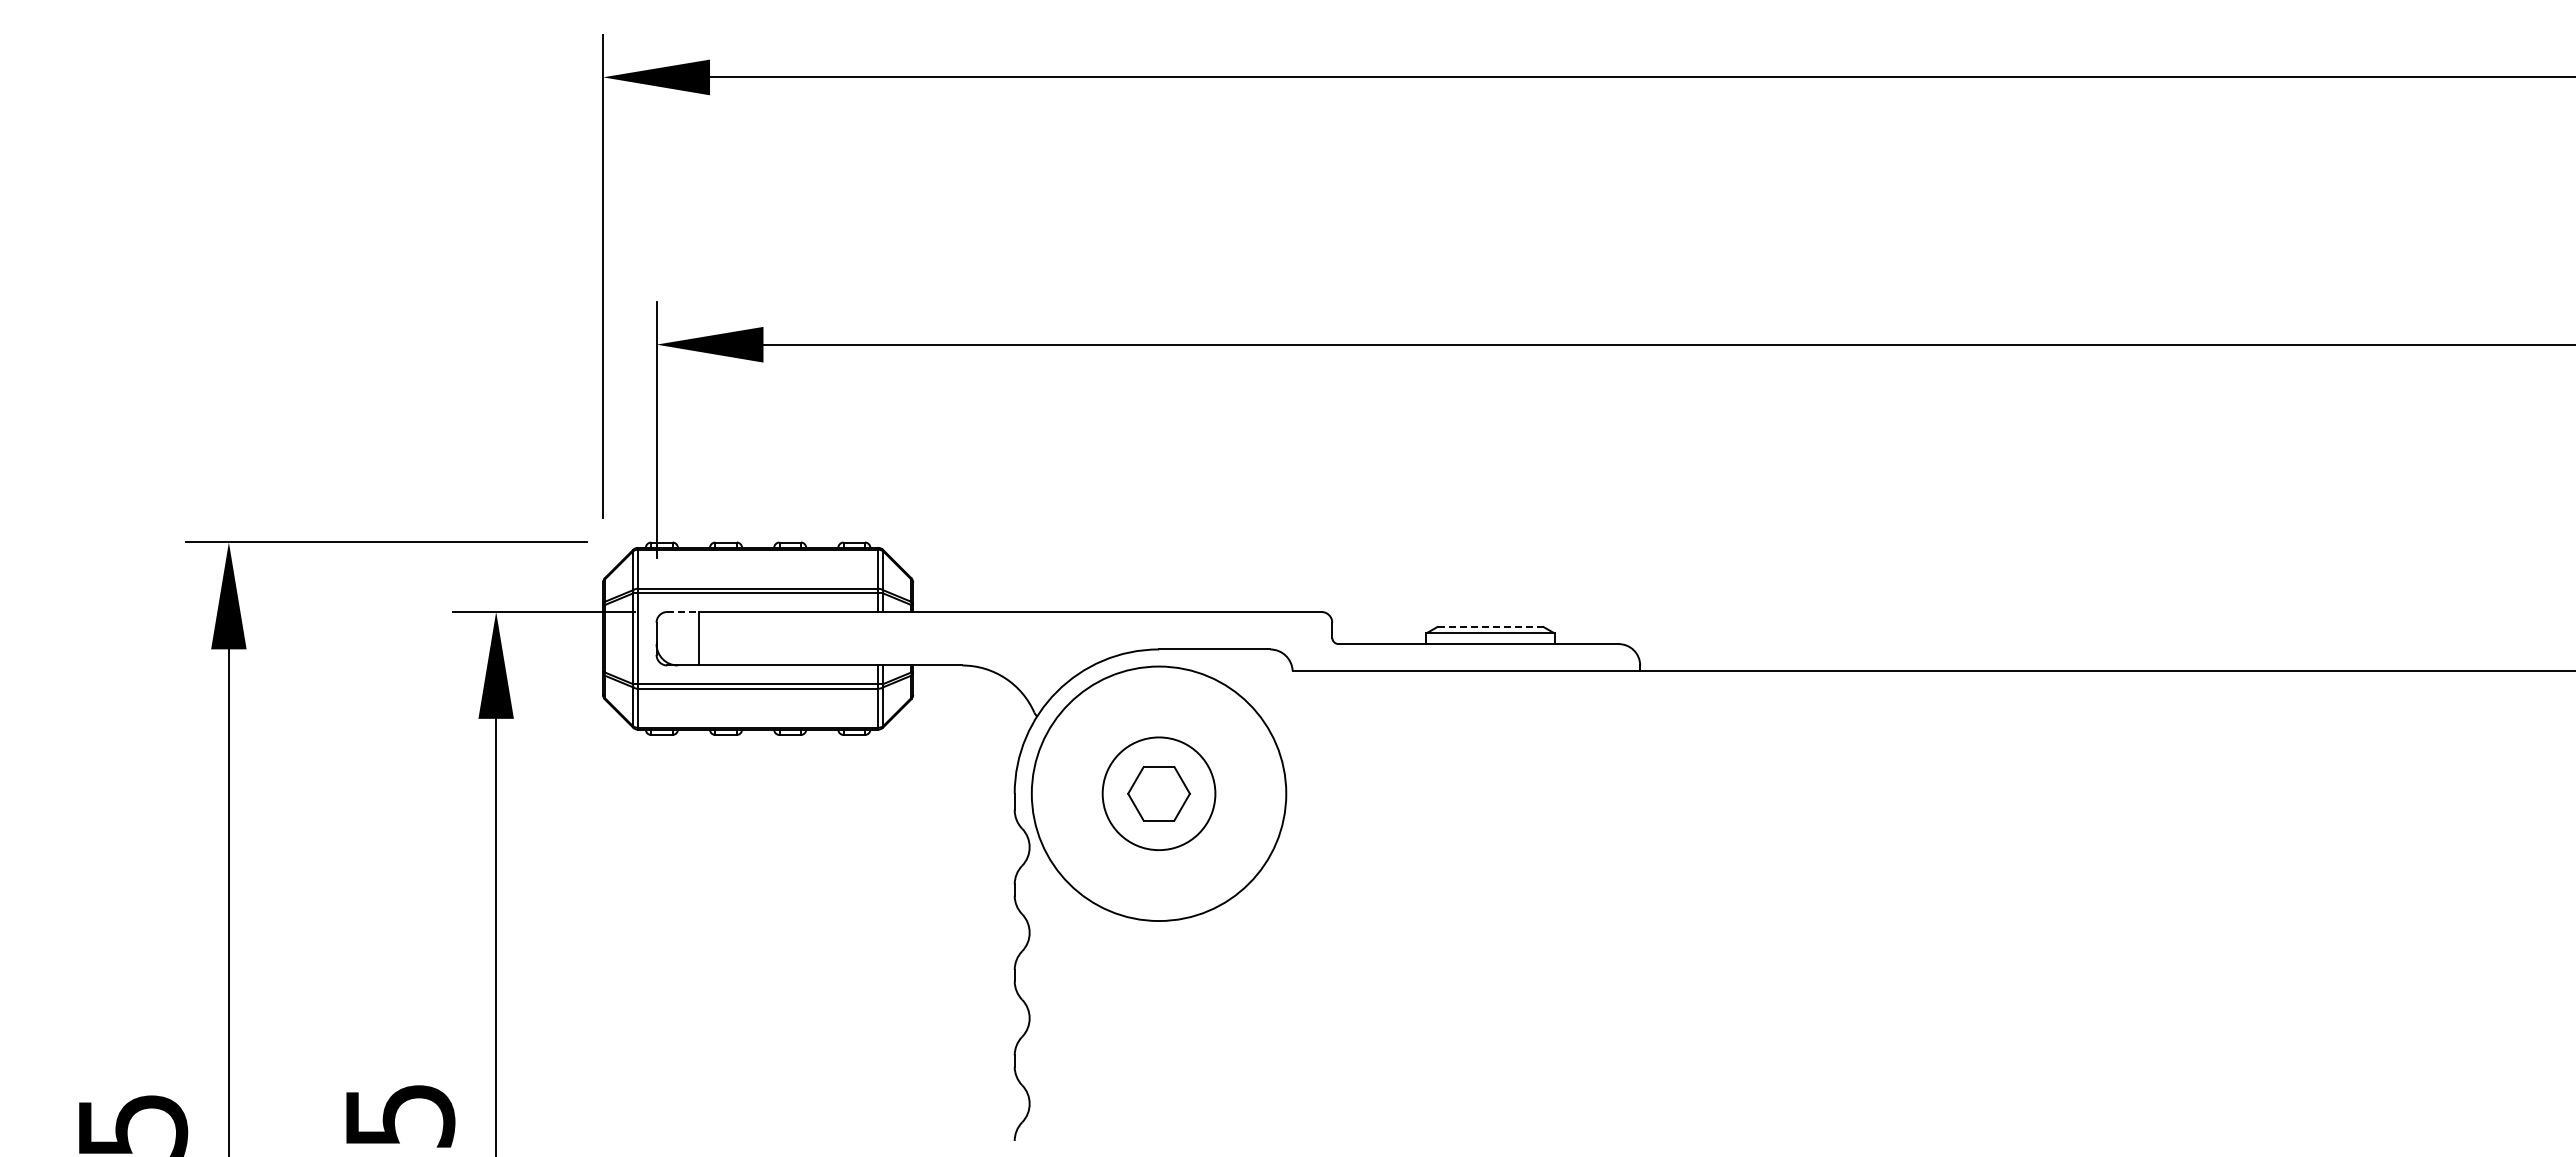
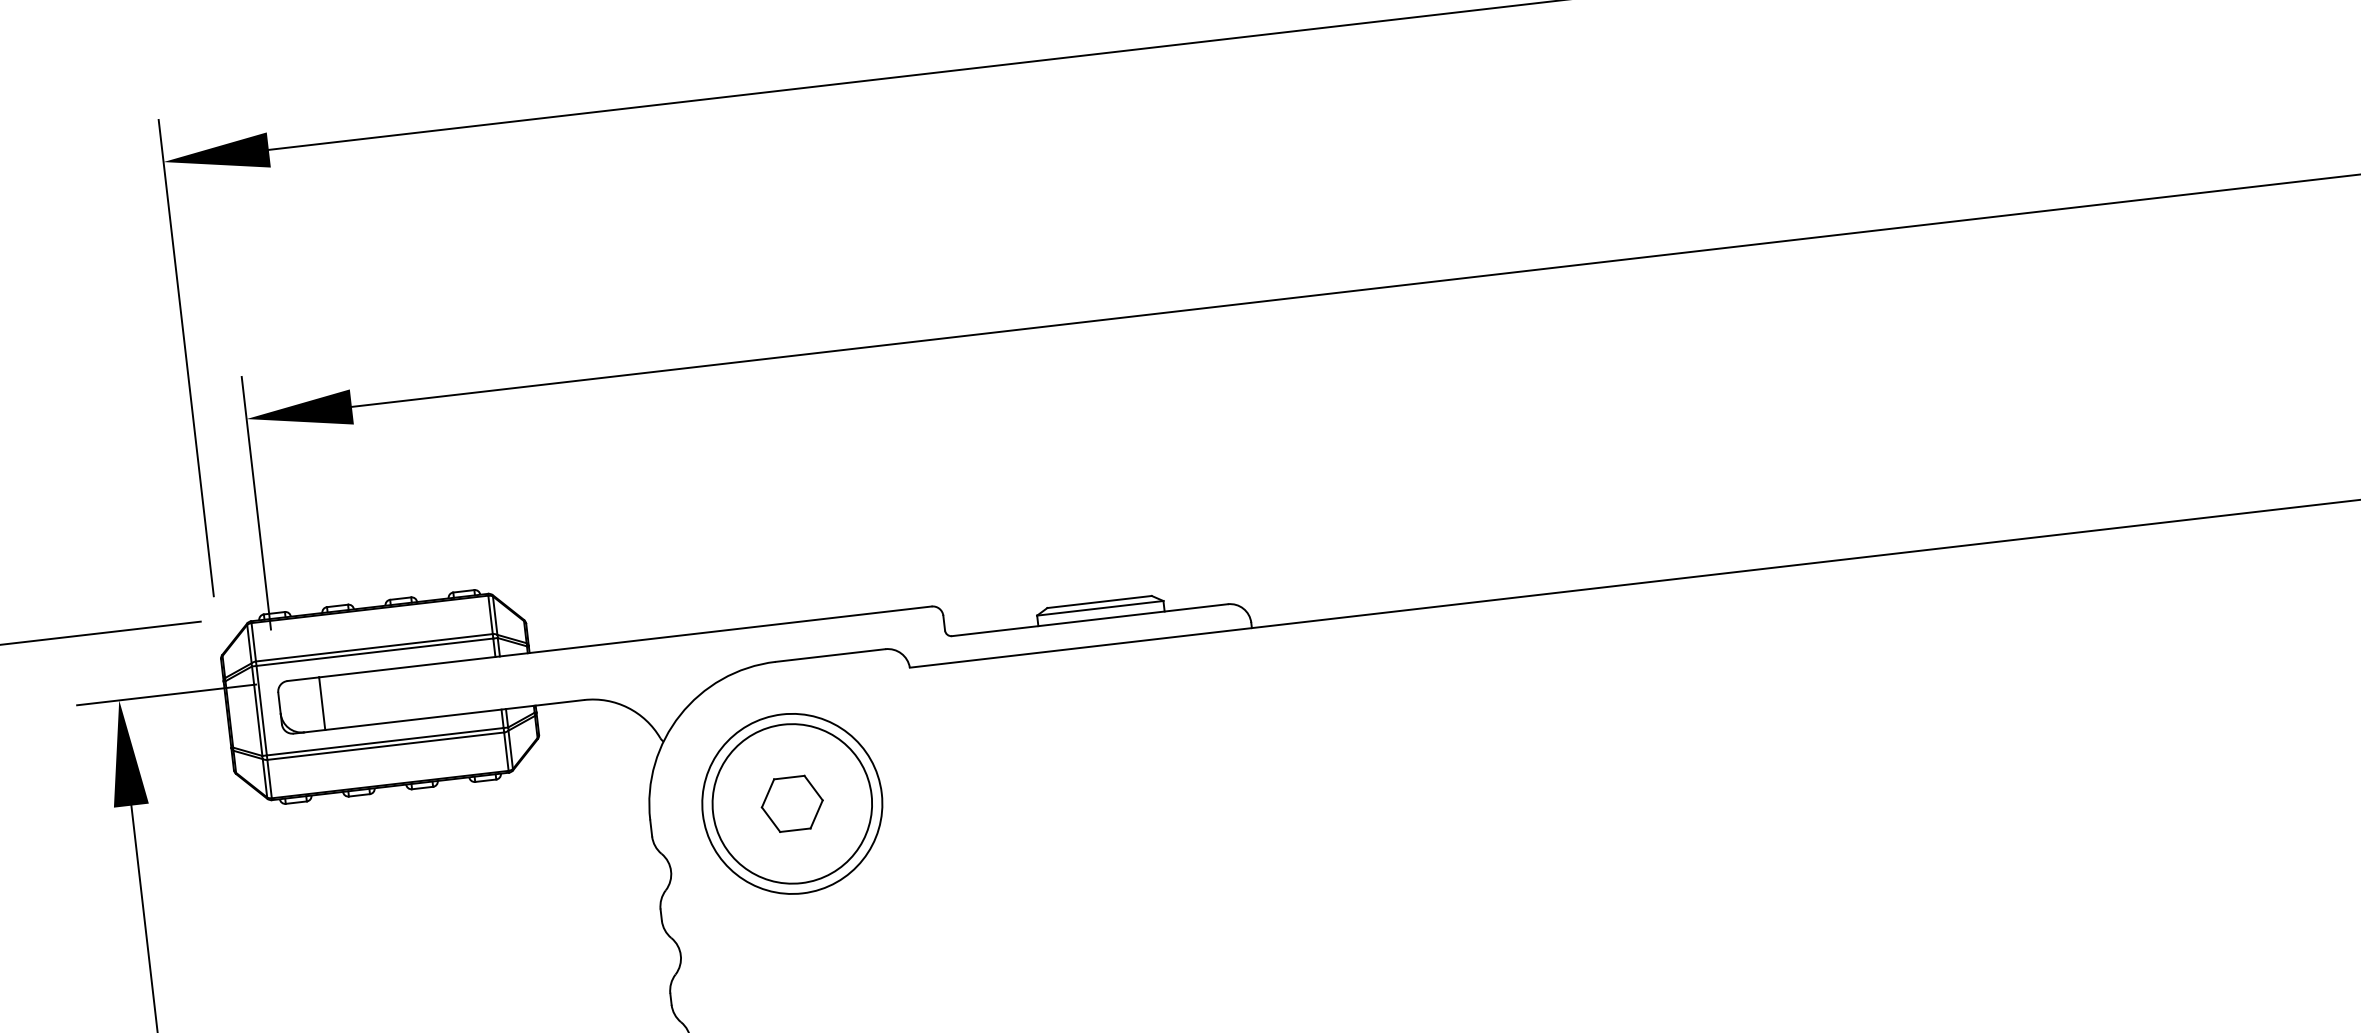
line: (683, 612) -> (303, 679), dashed -> solid
line: (1490, 627) -> (1099, 602), dashed -> solid
circle: (1158, 793) -> (791, 803), size x0.71
circle: (1158, 793) -> (791, 803), size x1.43

